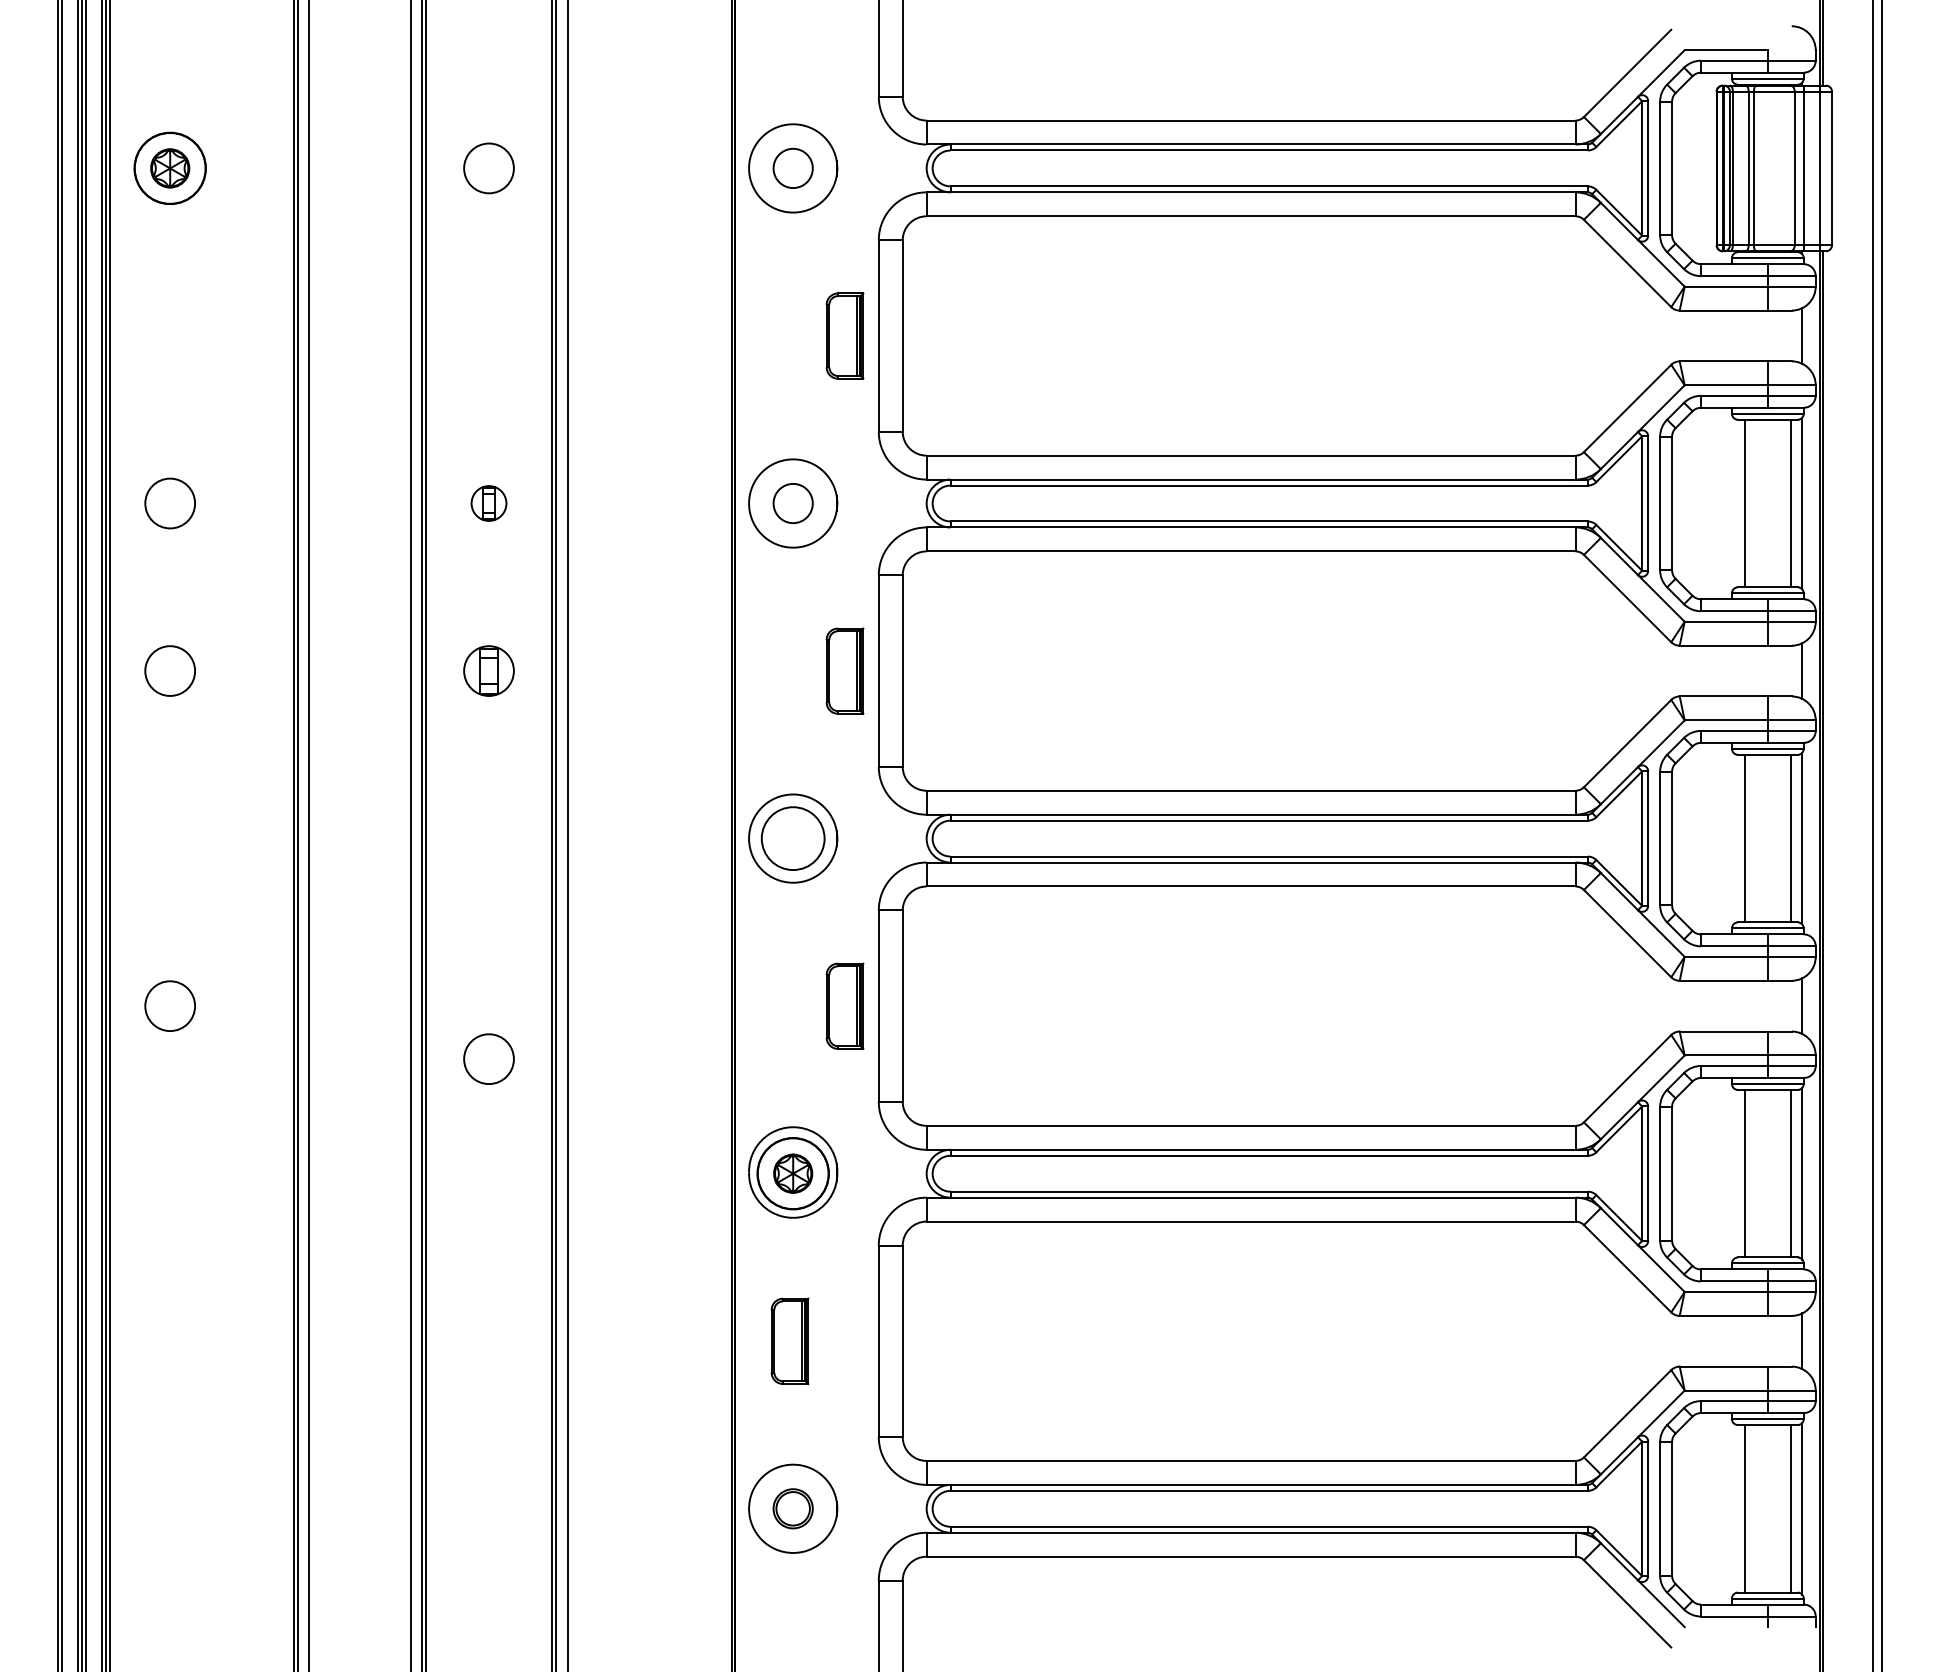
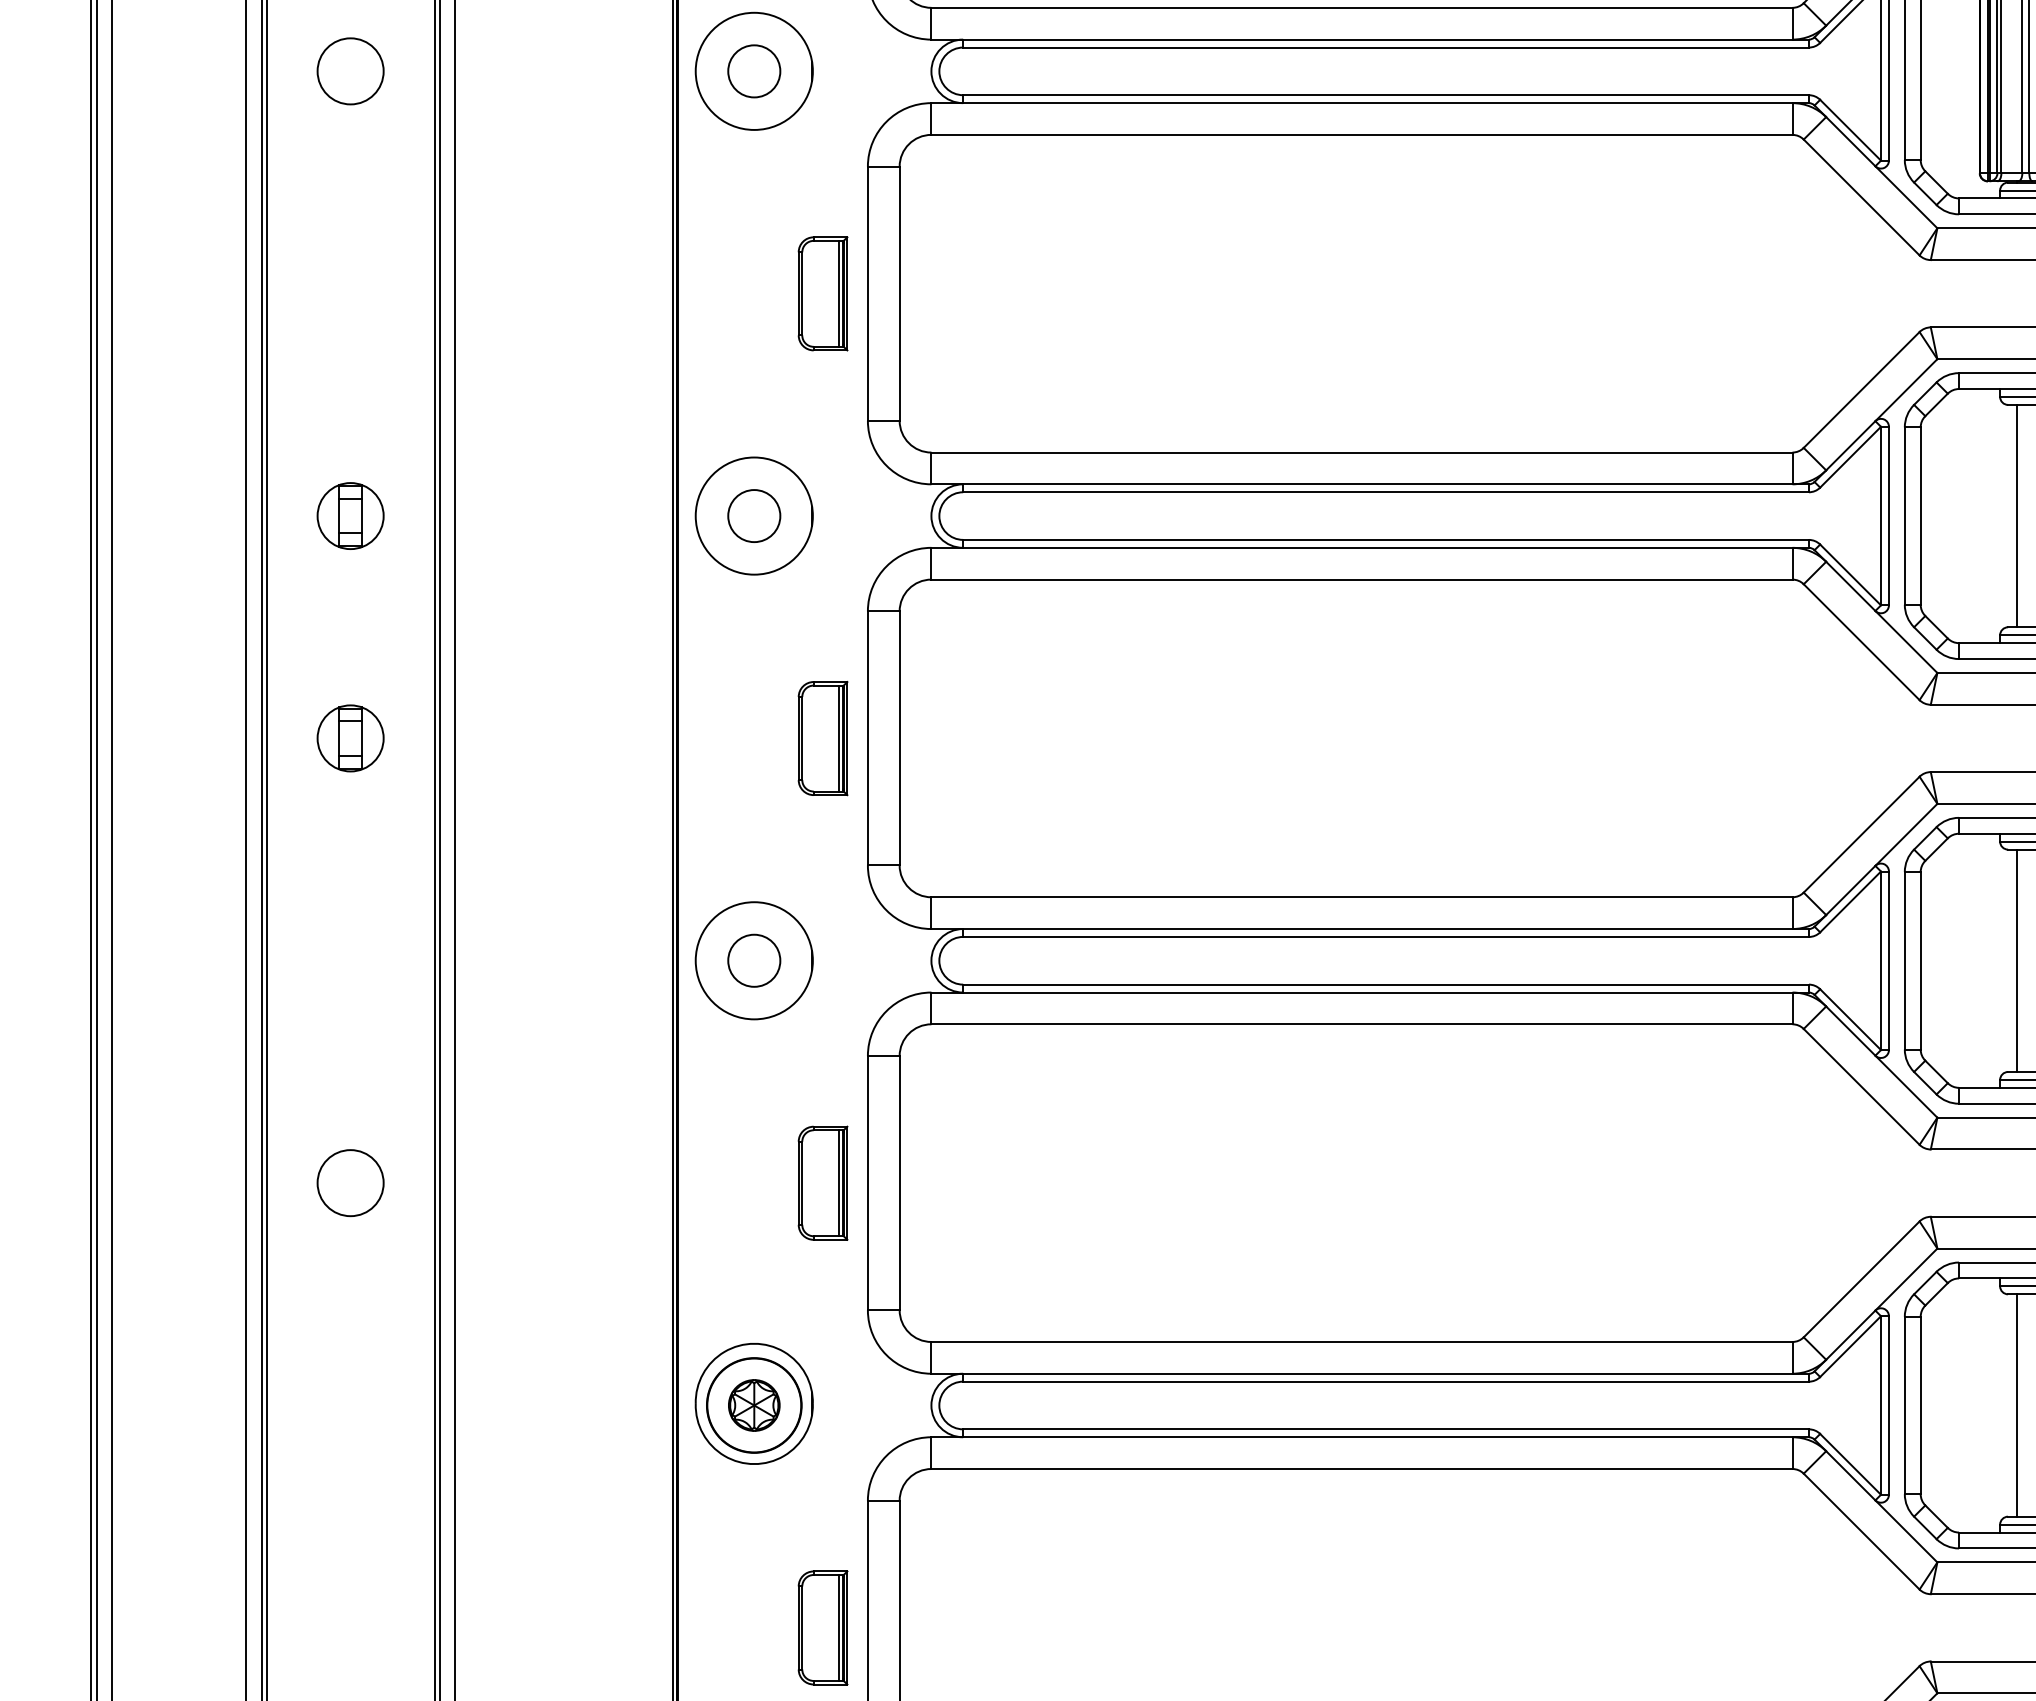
part: (488, 503) -> (349, 516), size x1.43
circle: (792, 838) -> (753, 960), size x0.62
circle: (488, 1058) -> (349, 1182), moved
part: (789, 1340) -> (822, 1626), moved

